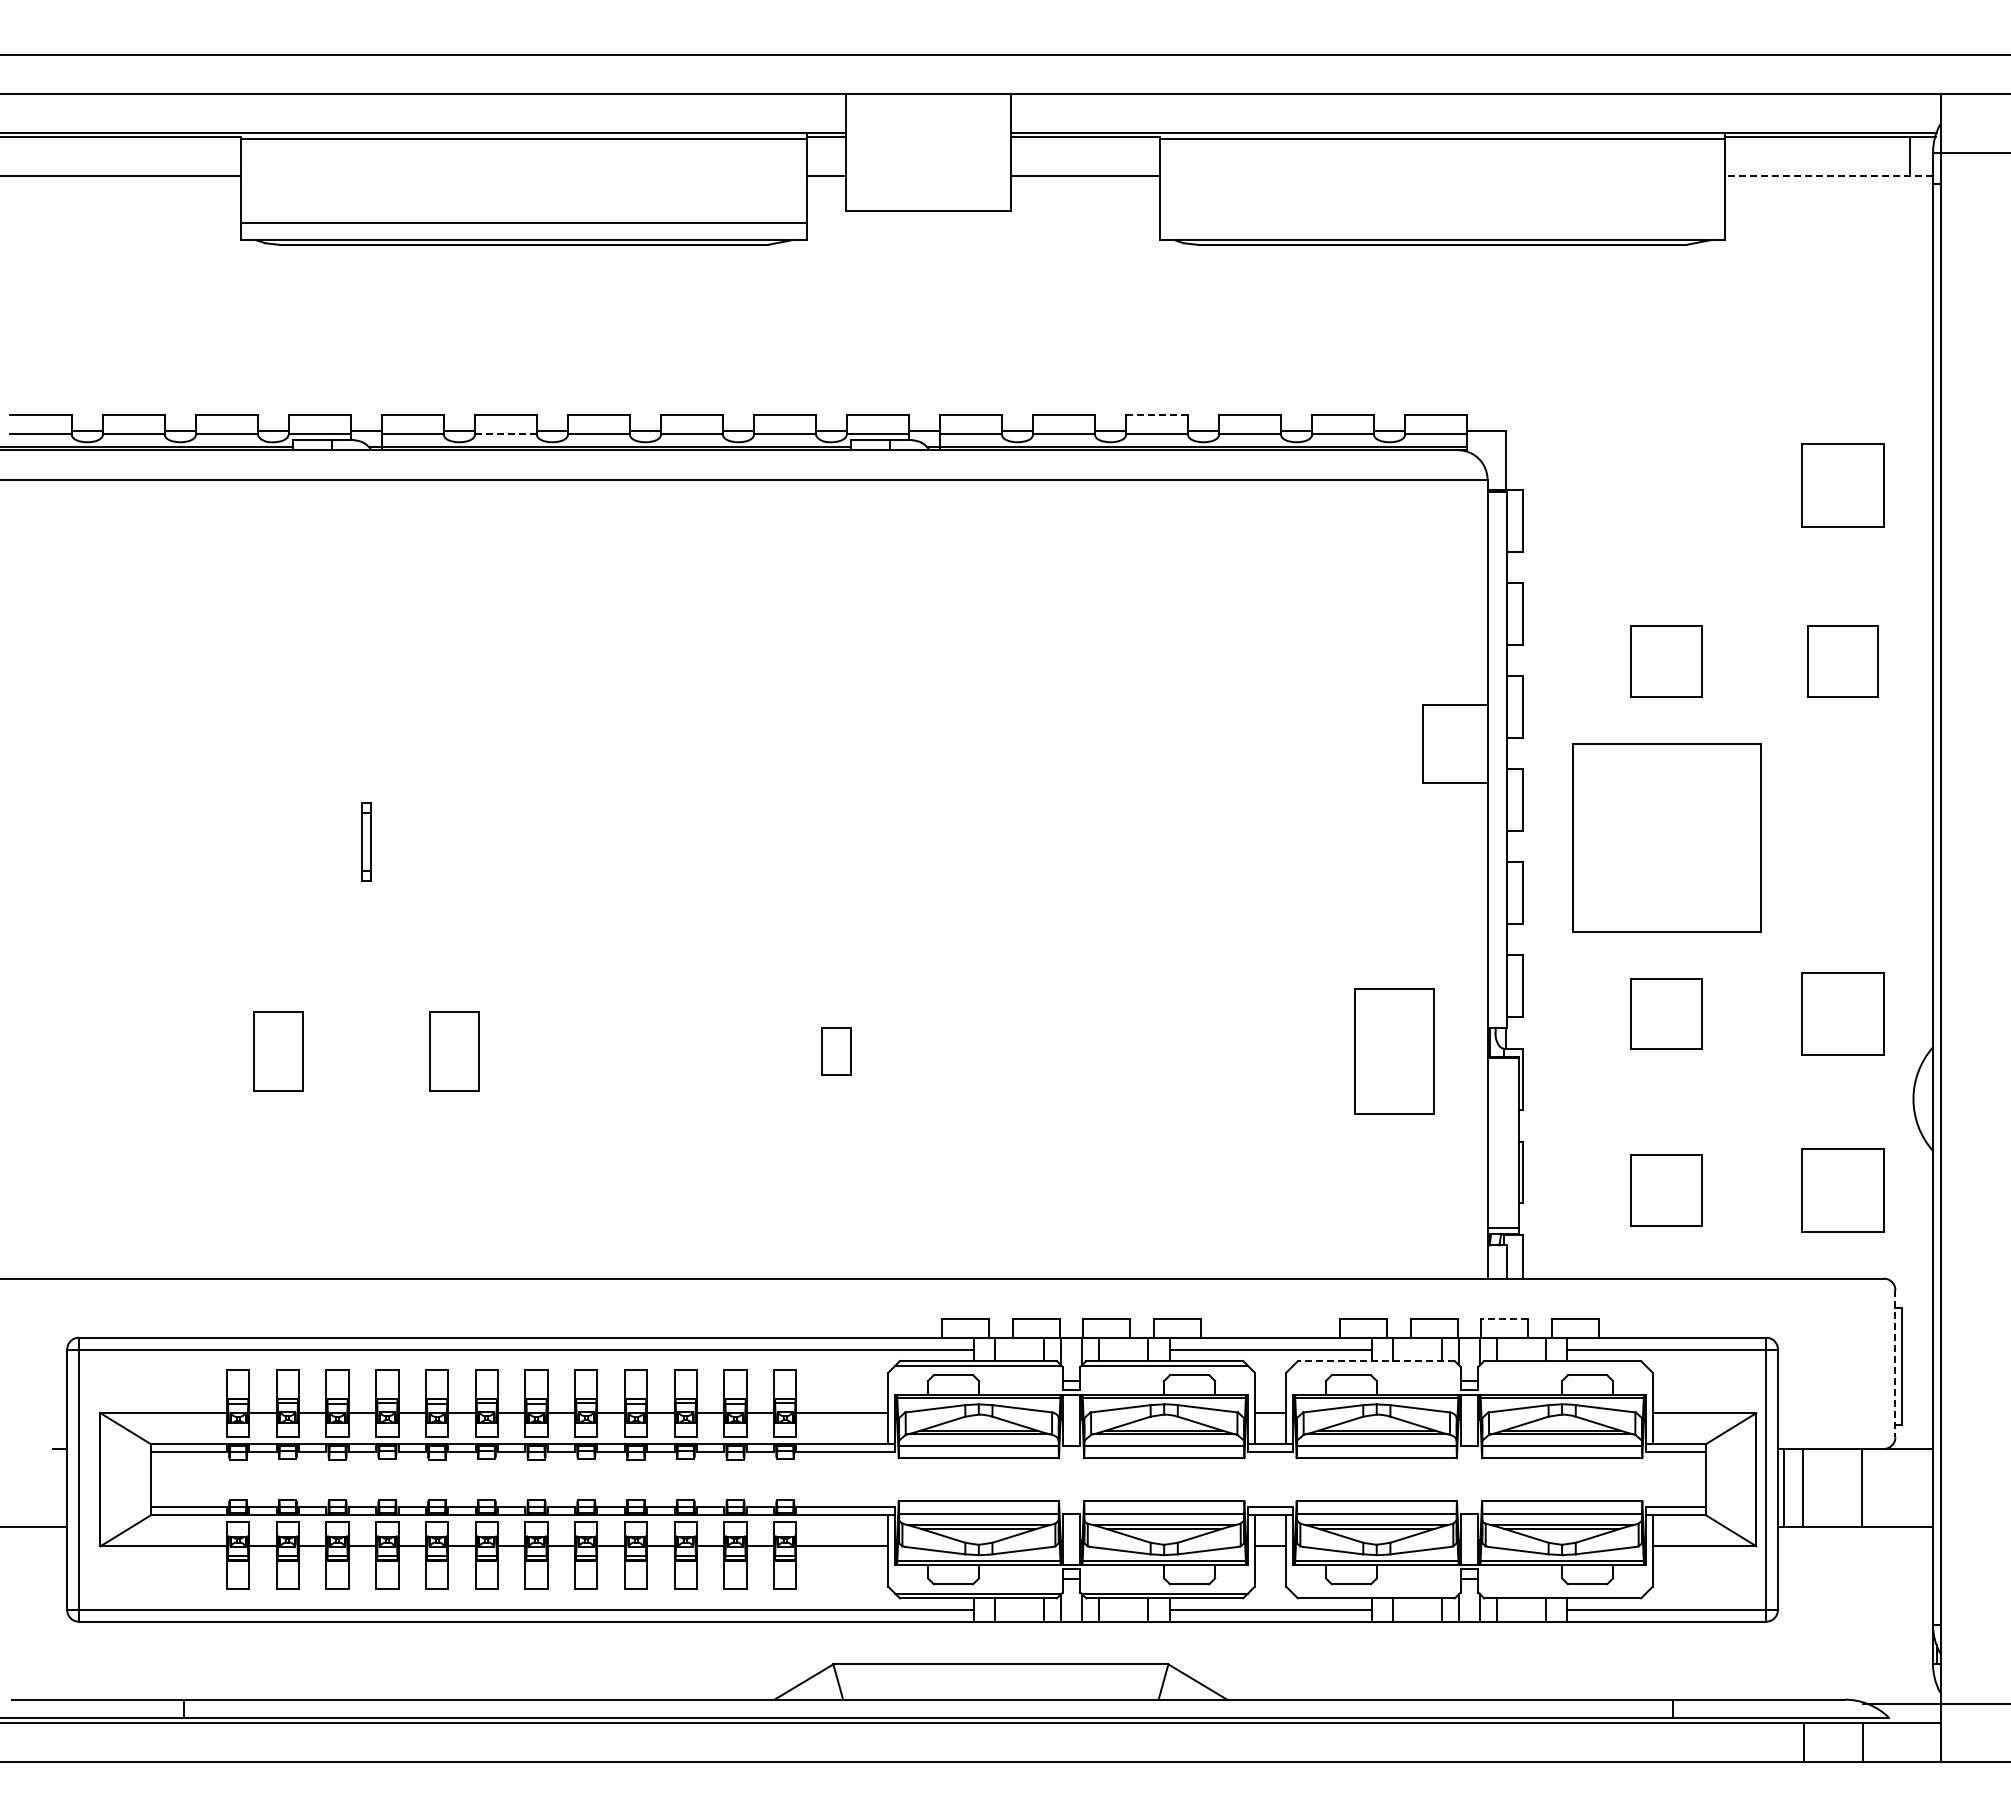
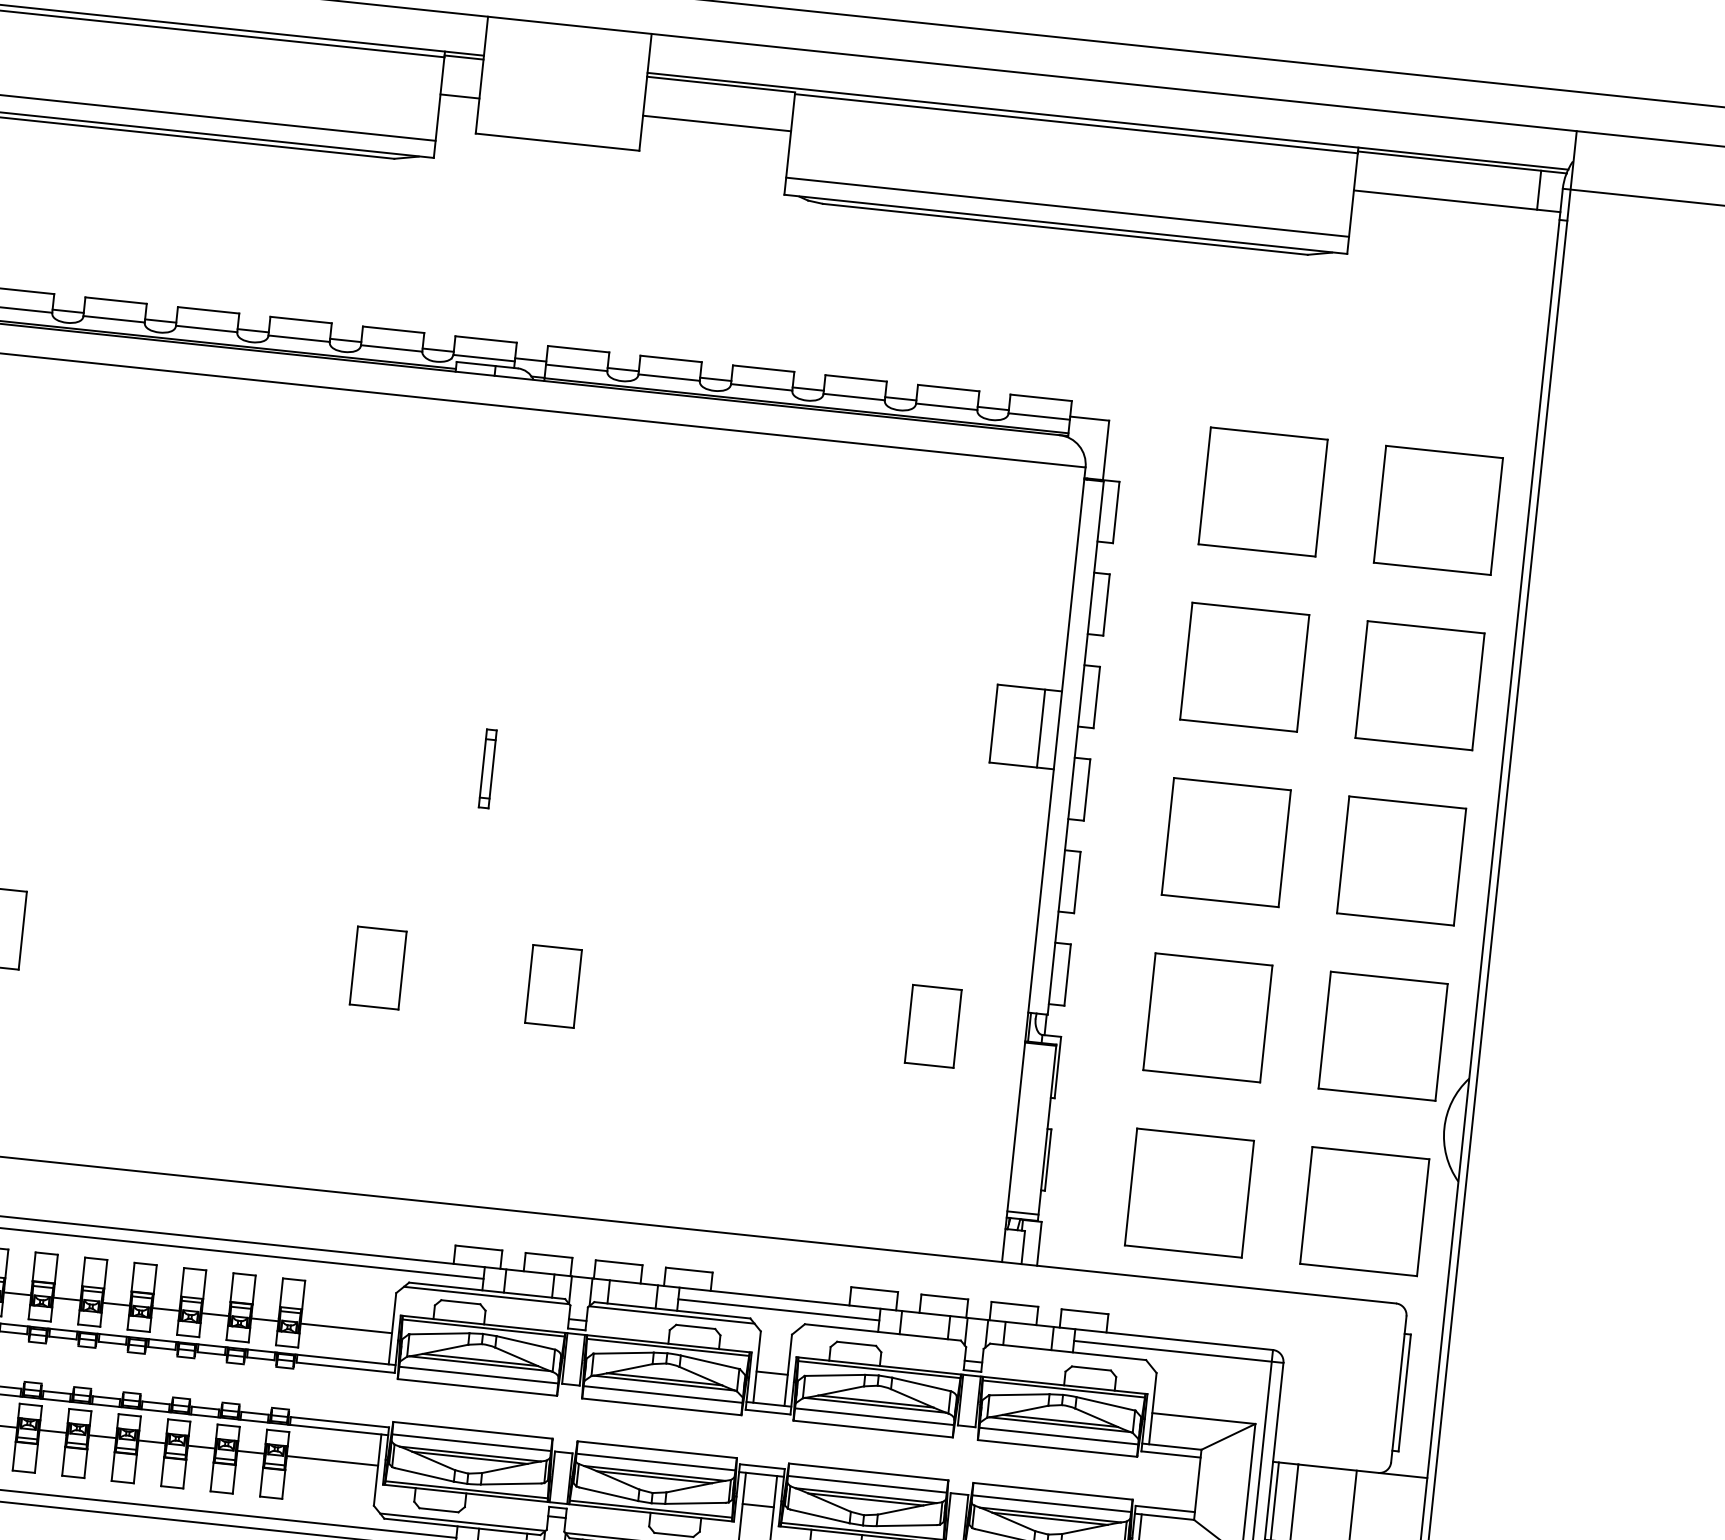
line: (1829, 176) -> (1457, 201), dashed -> solid
line: (1442, 222) -> (1067, 207), added
line: (1157, 415) -> (764, 369), dashed -> solid
line: (505, 433) -> (113, 318), dashed -> solid
part: (1666, 485) -> (1262, 491), added
part: (1842, 485) -> (1437, 510), size x1.43
part: (1666, 661) -> (1244, 667), size x1.67
part: (1842, 661) -> (1419, 685), size x1.67
line: (1470, 743) -> (1041, 728), added
part: (1666, 837) -> (1226, 842), size x0.62
part: (1842, 837) -> (1401, 860), added
part: (924, 841) -> (487, 768), added
part: (1666, 1013) -> (1207, 1017), size x1.67
part: (1842, 1013) -> (1382, 1035), size x1.43
part: (836, 1051) -> (378, 968), size x1.67
part: (1012, 1051) -> (553, 986), added
part: (1394, 1051) -> (933, 1026), size x0.62
part: (1666, 1190) -> (1189, 1193), size x1.67
part: (1842, 1190) -> (1364, 1211), size x1.43
line: (1504, 1319) -> (1014, 1304), dashed -> solid
line: (1375, 1361) -> (881, 1332), dashed -> solid
line: (1895, 1364) -> (1398, 1390), dashed -> solid

